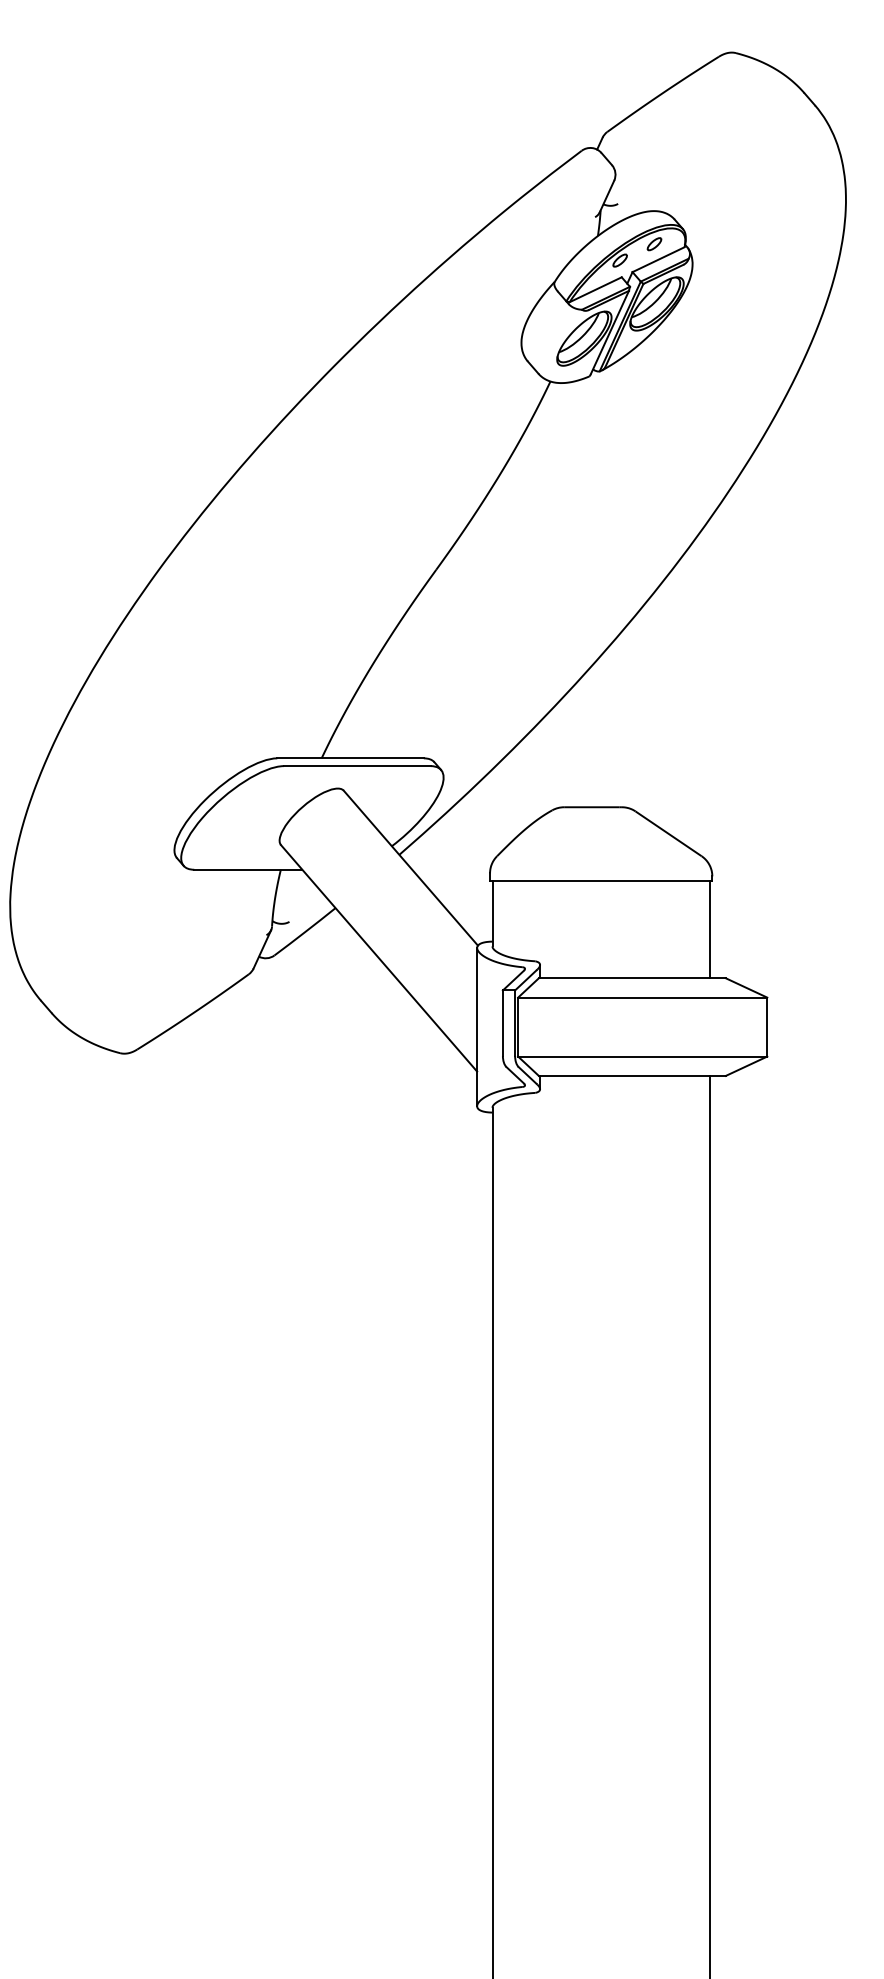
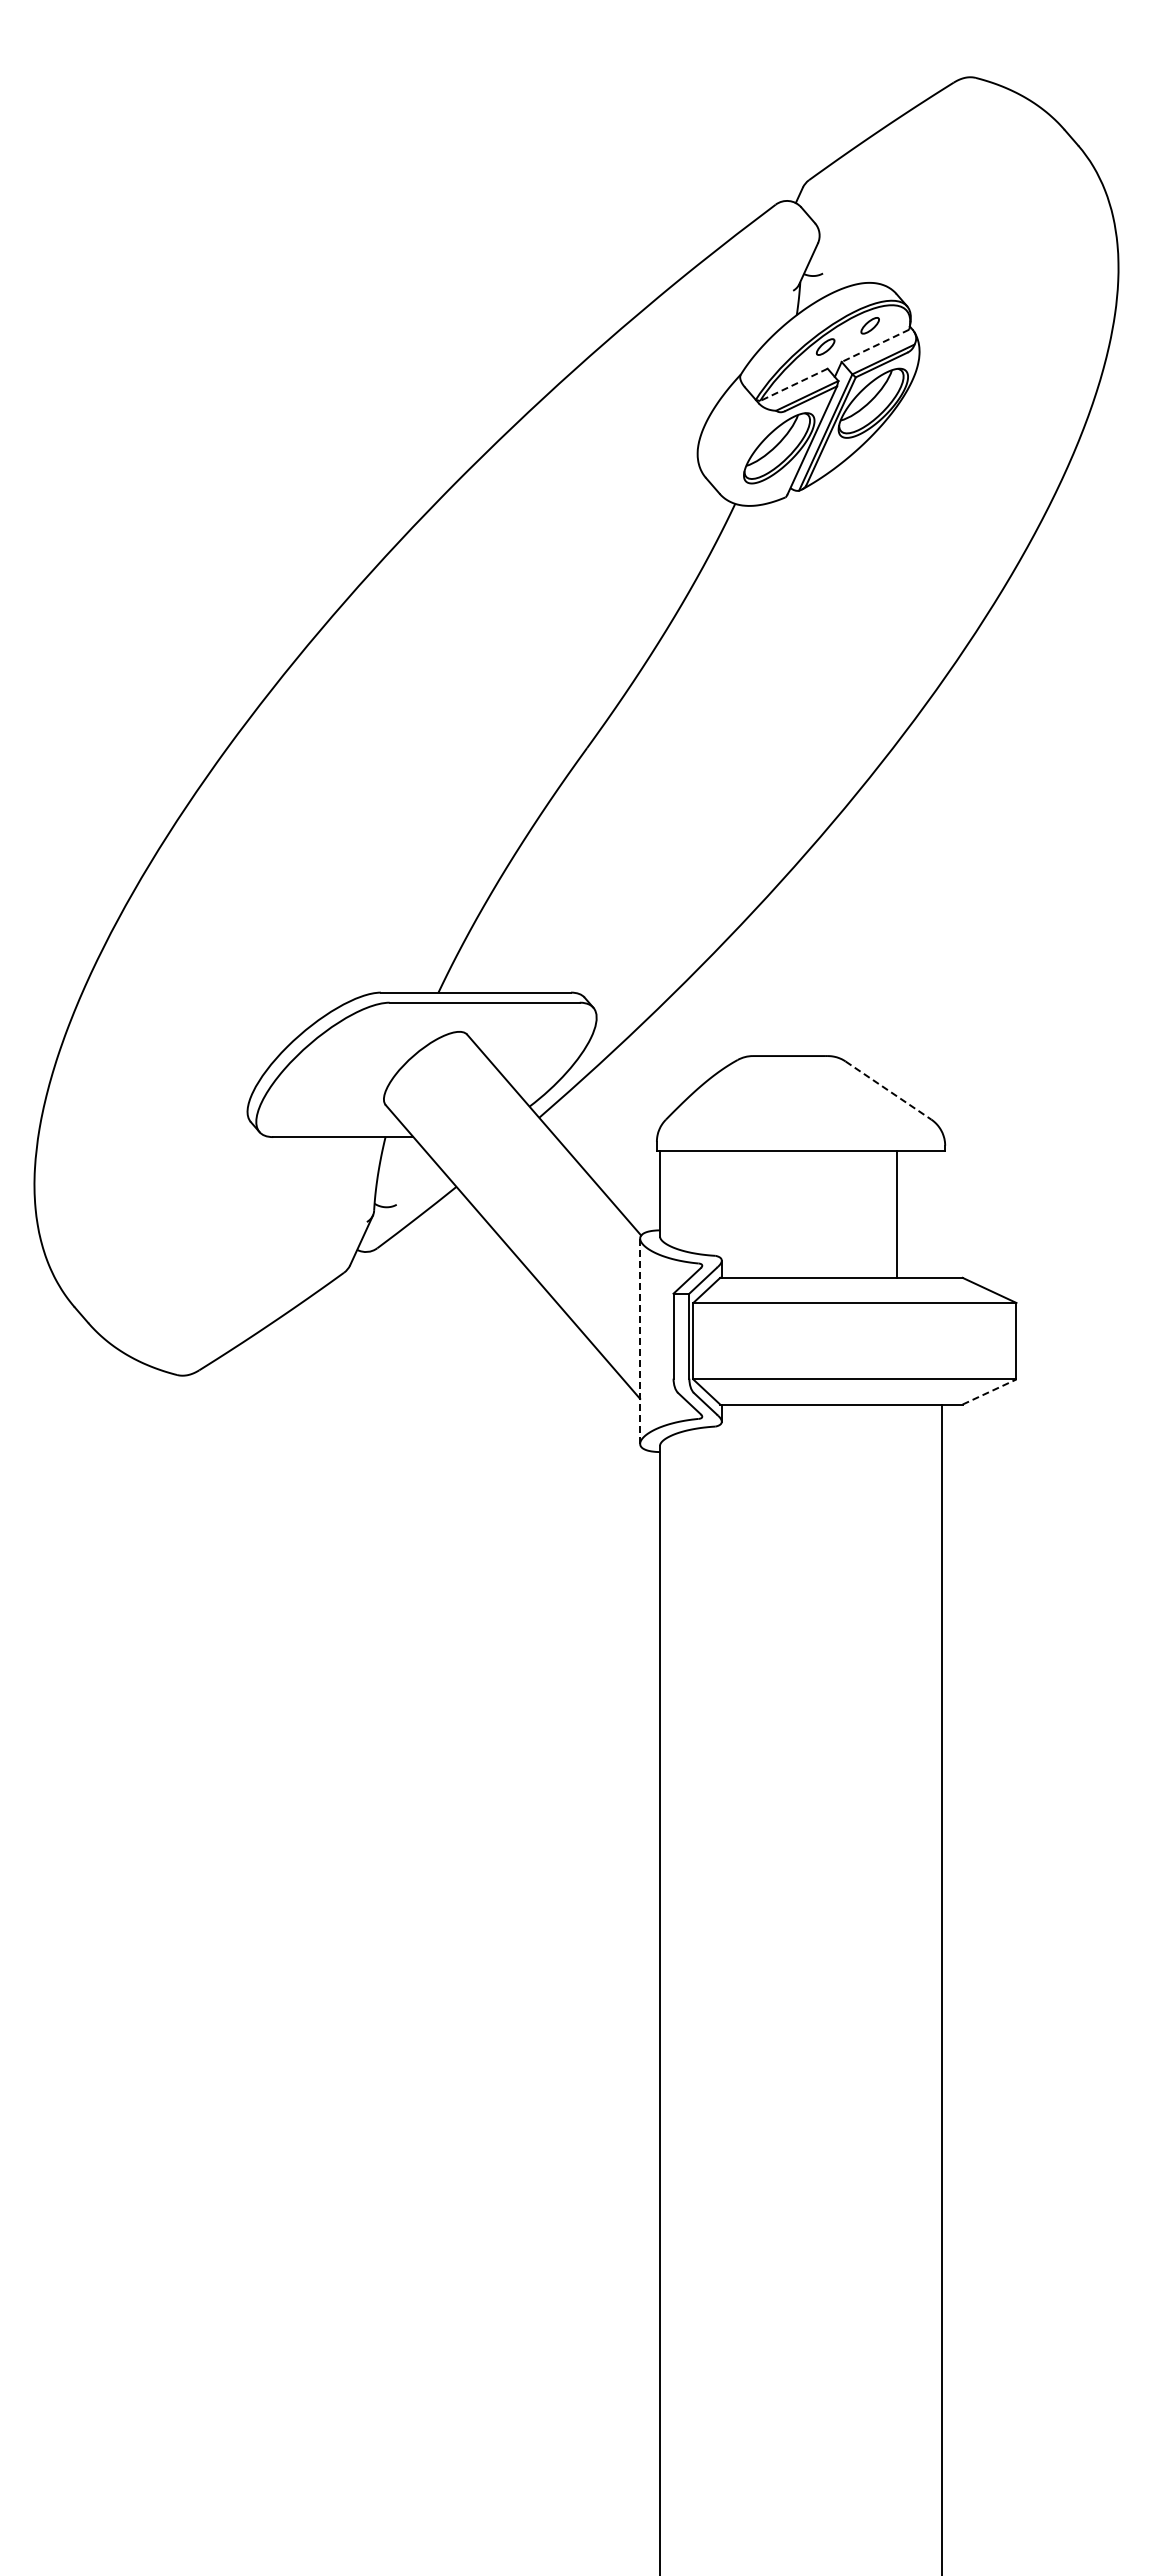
line: (658, 260) -> (875, 346), solid -> dashed
line: (595, 290) -> (793, 385), solid -> dashed
line: (668, 833) -> (888, 1090), solid -> dashed
line: (710, 929) -> (897, 1214), moved
line: (477, 1027) -> (640, 1341), solid -> dashed
line: (746, 1066) -> (989, 1392), solid -> dashed

